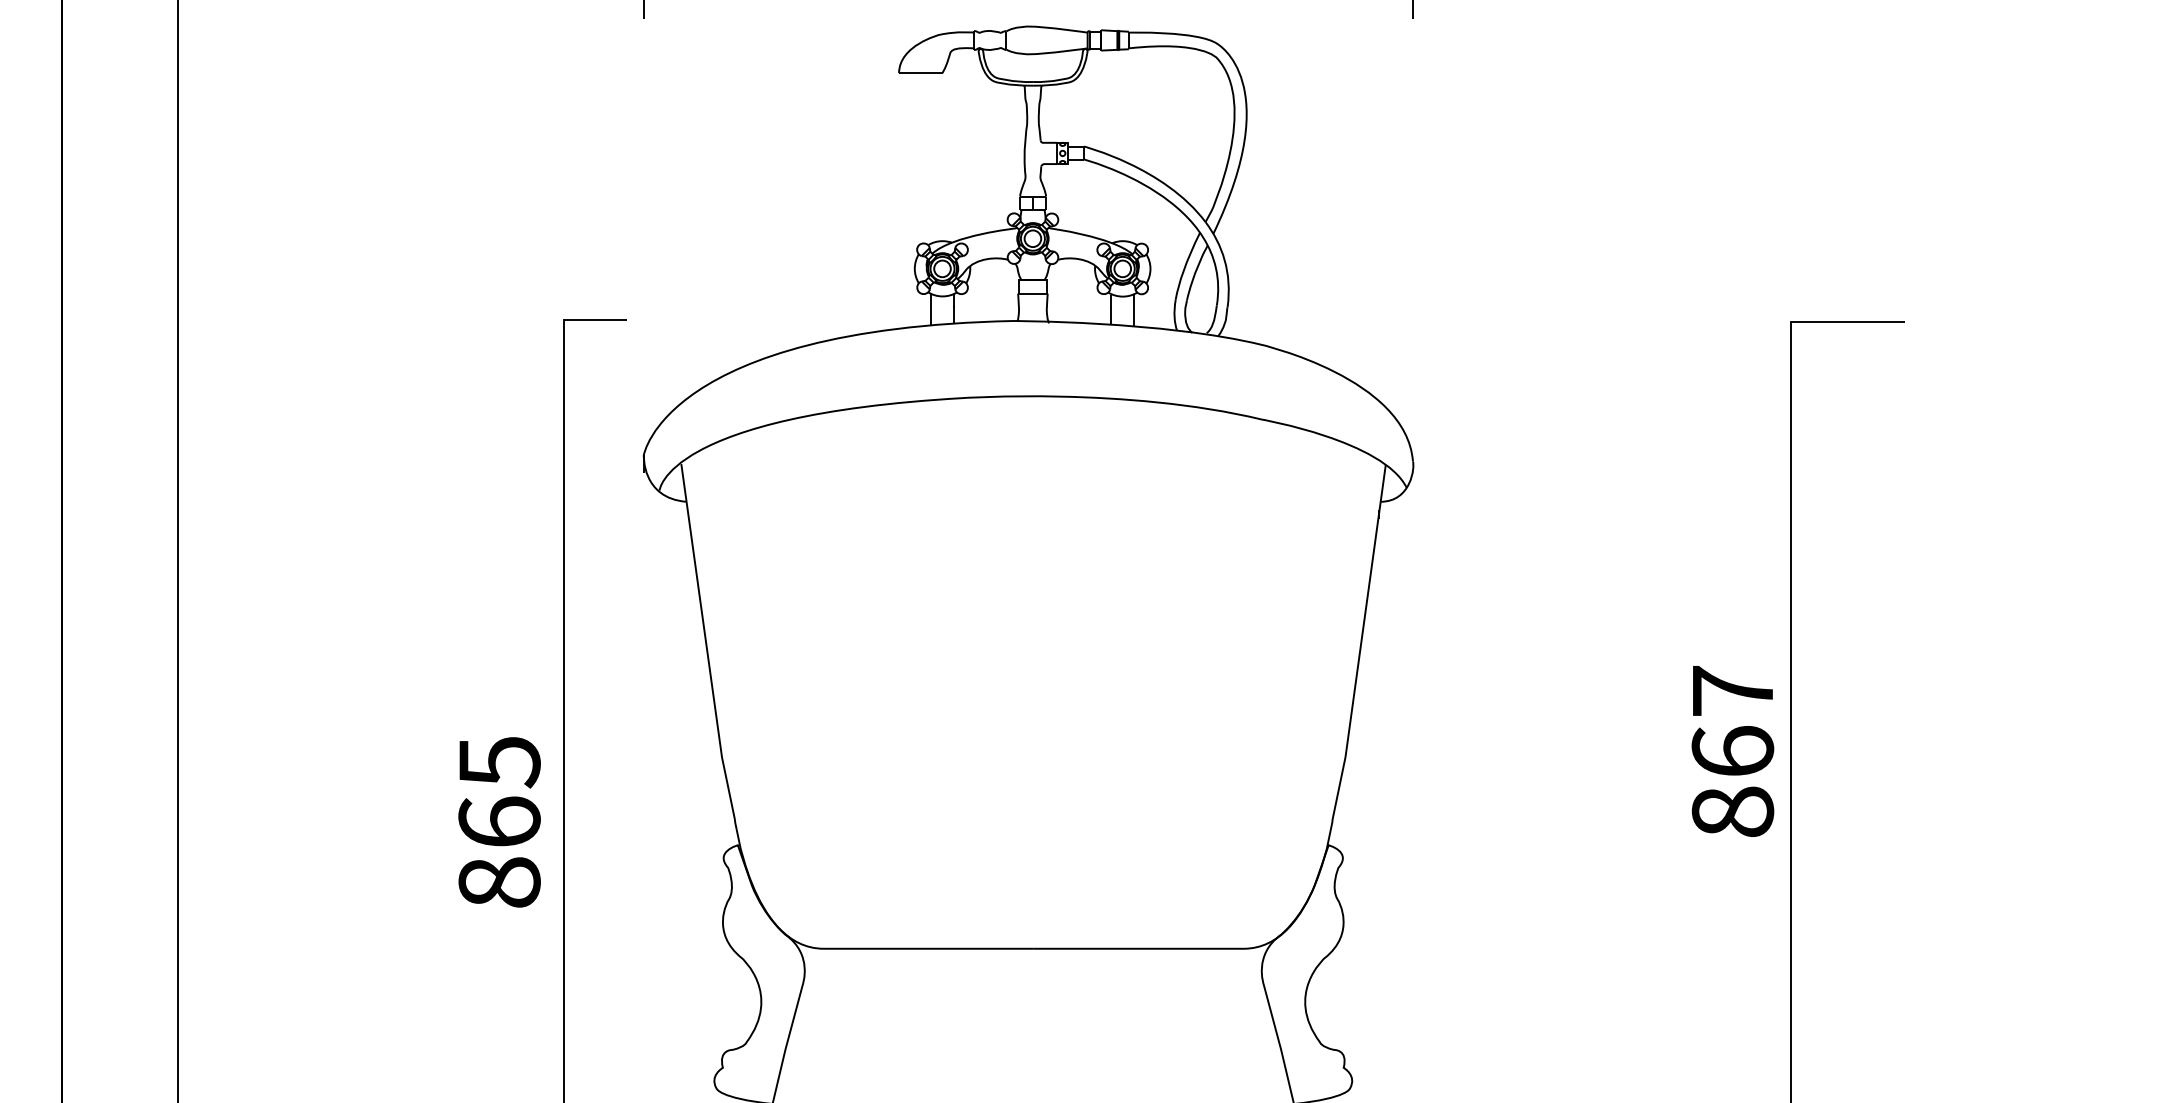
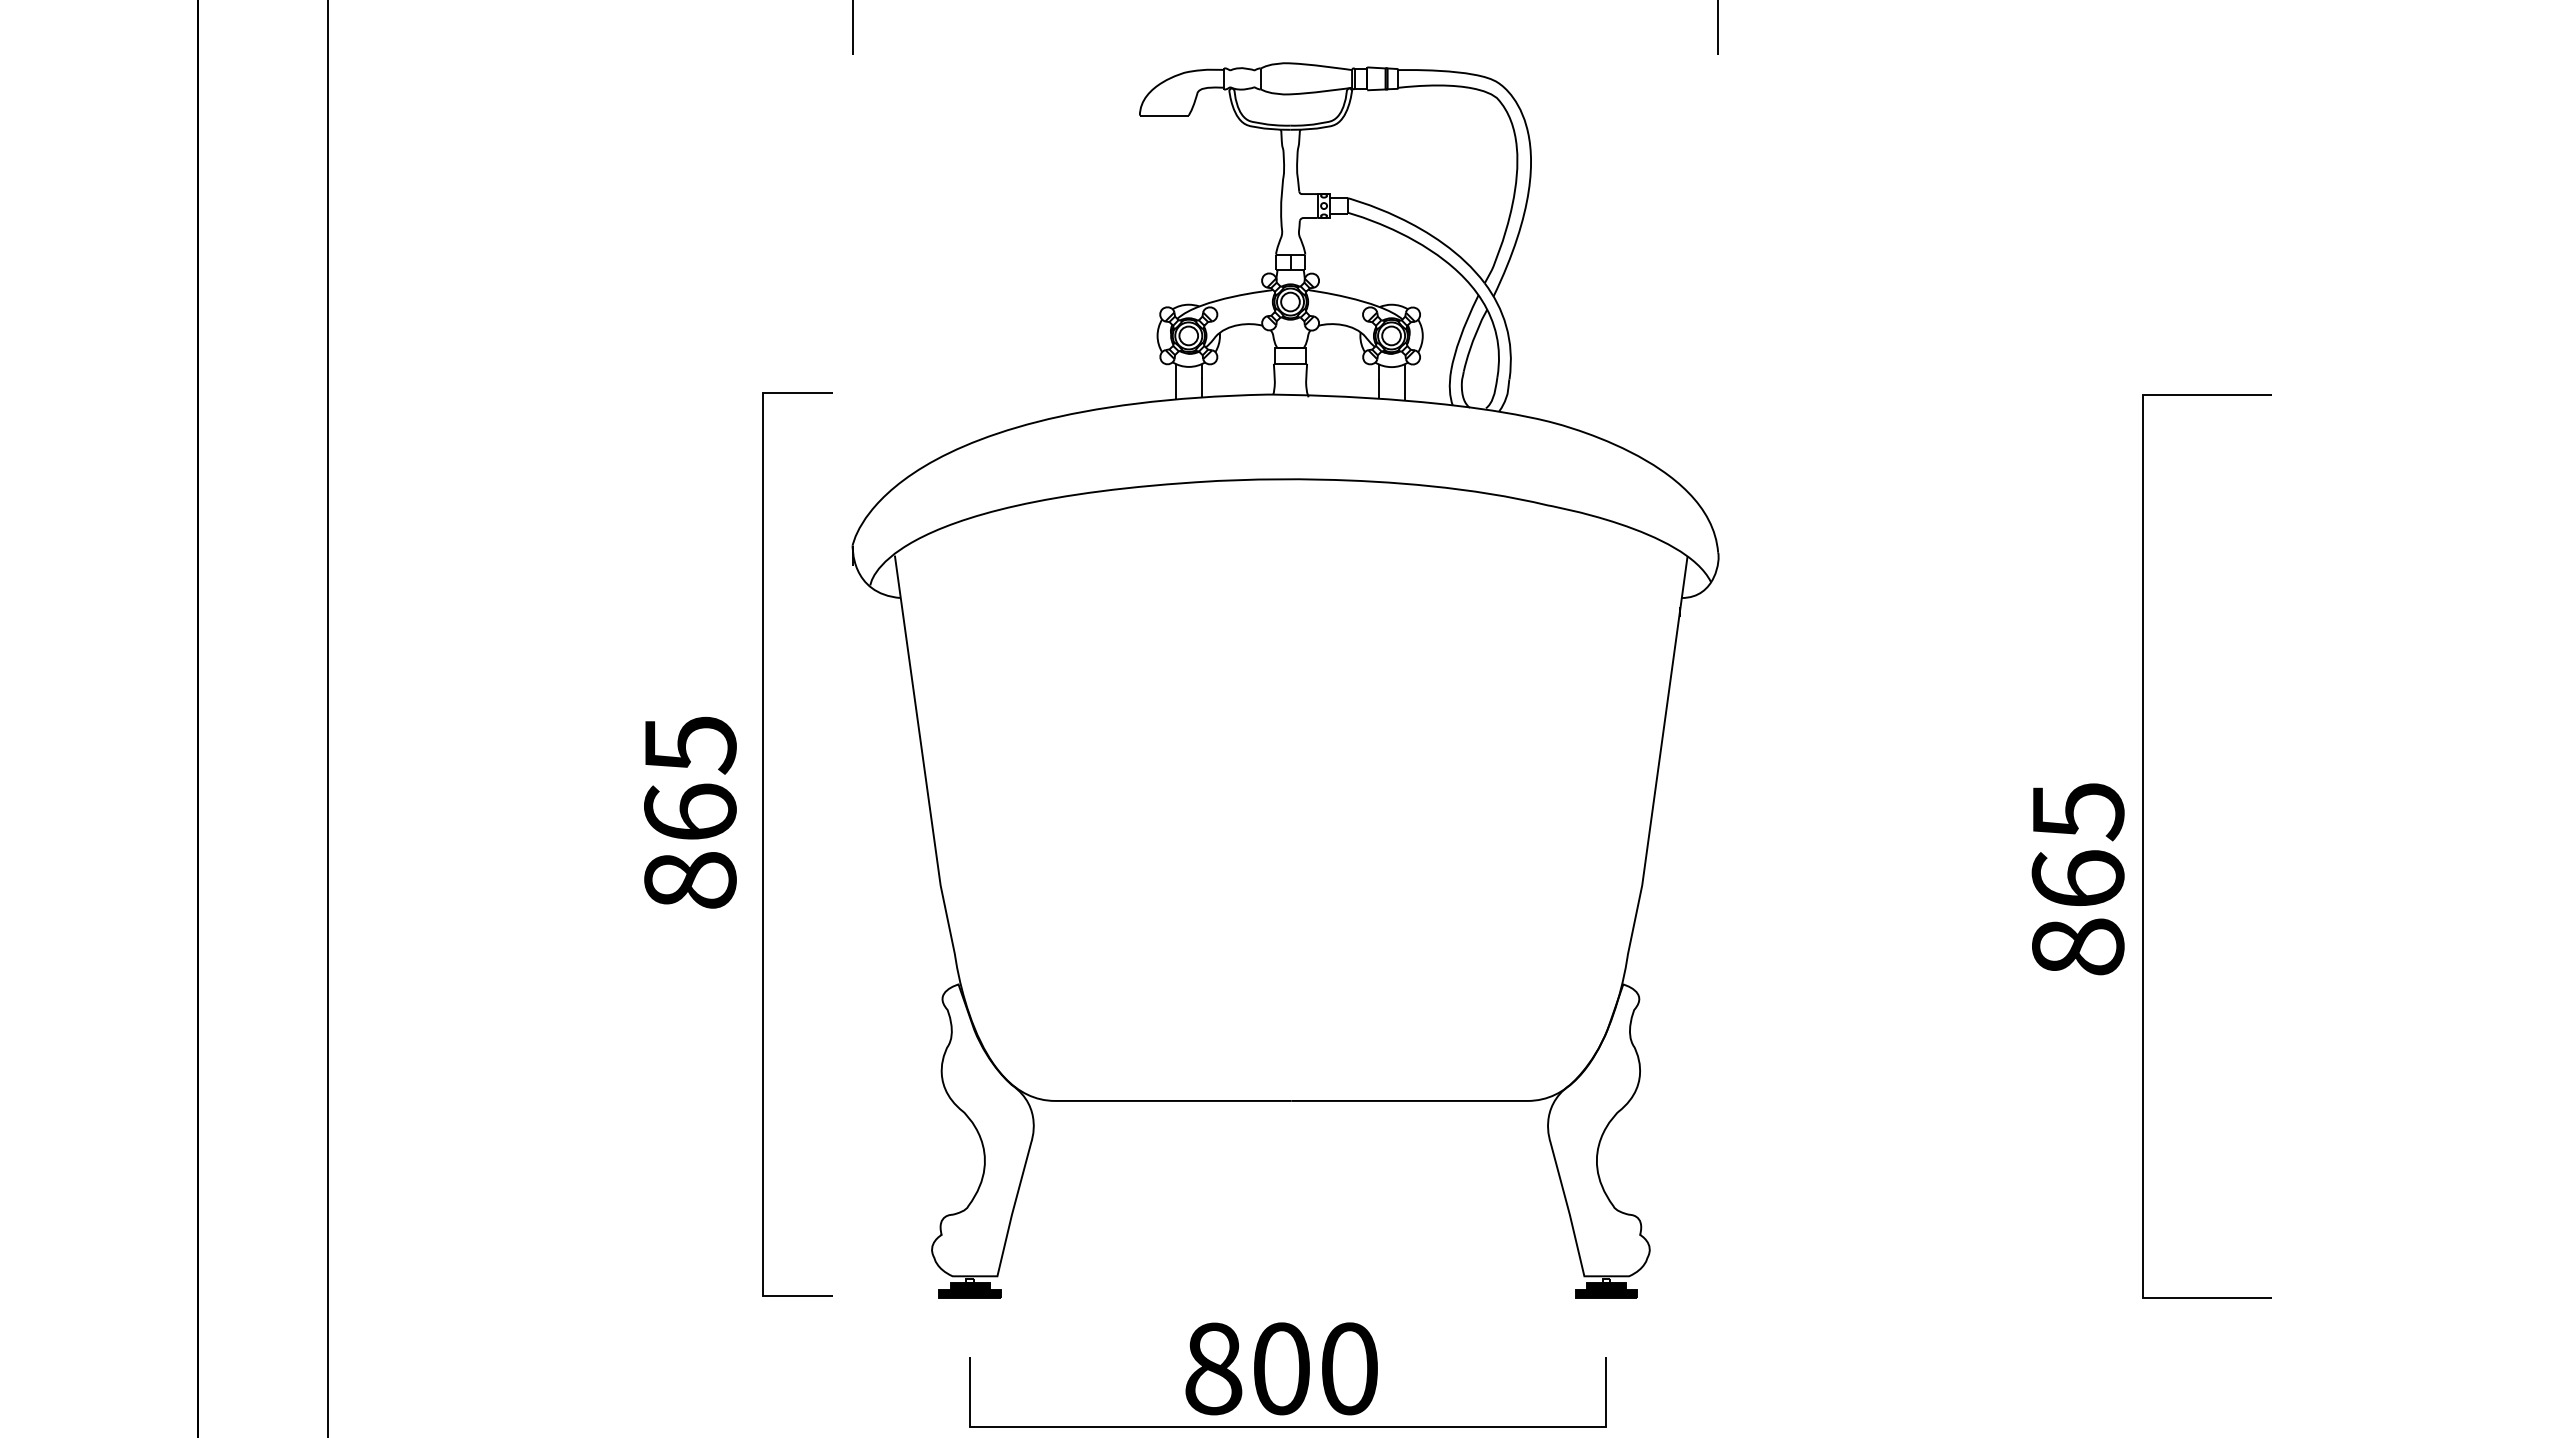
text: (1733, 691) -> (2078, 811), 867 -> 865
text: (499, 822) -> (690, 812), moved

